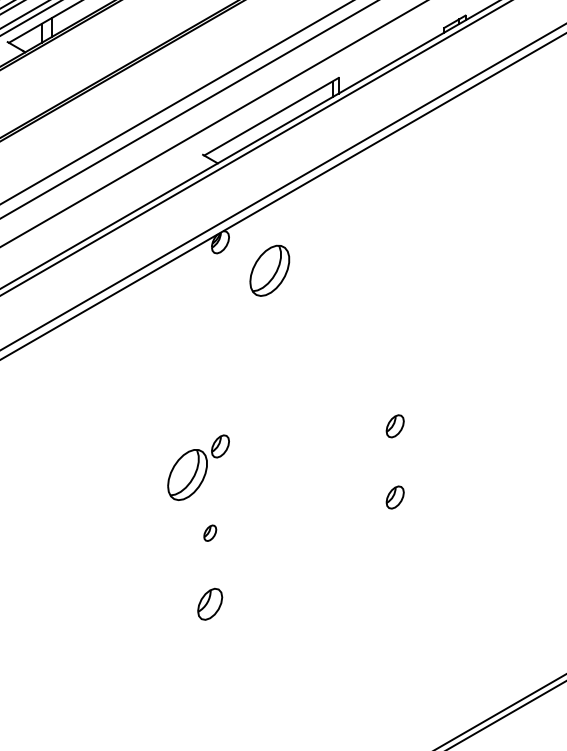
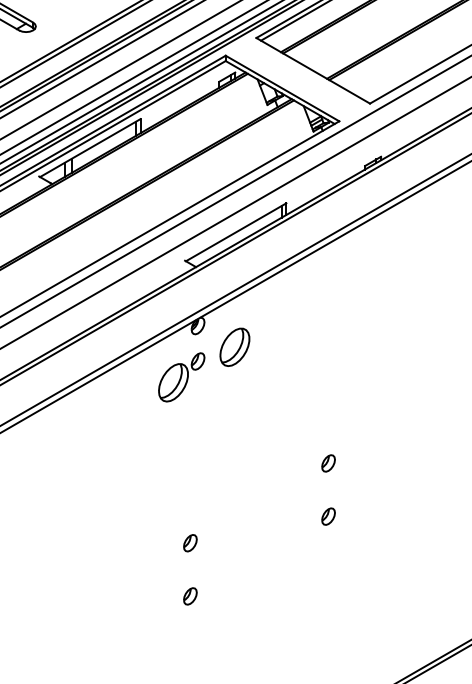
part: (198, 467) -> (181, 377), moved
part: (210, 533) -> (190, 543), size x1.43
part: (210, 604) -> (190, 596), size x0.71

